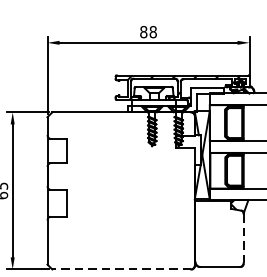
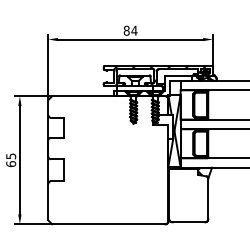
text: (153, 31) -> (134, 30), 88 -> 84
line: (244, 237) -> (208, 198), dashed -> solid
line: (121, 269) -> (108, 224), dashed -> solid

